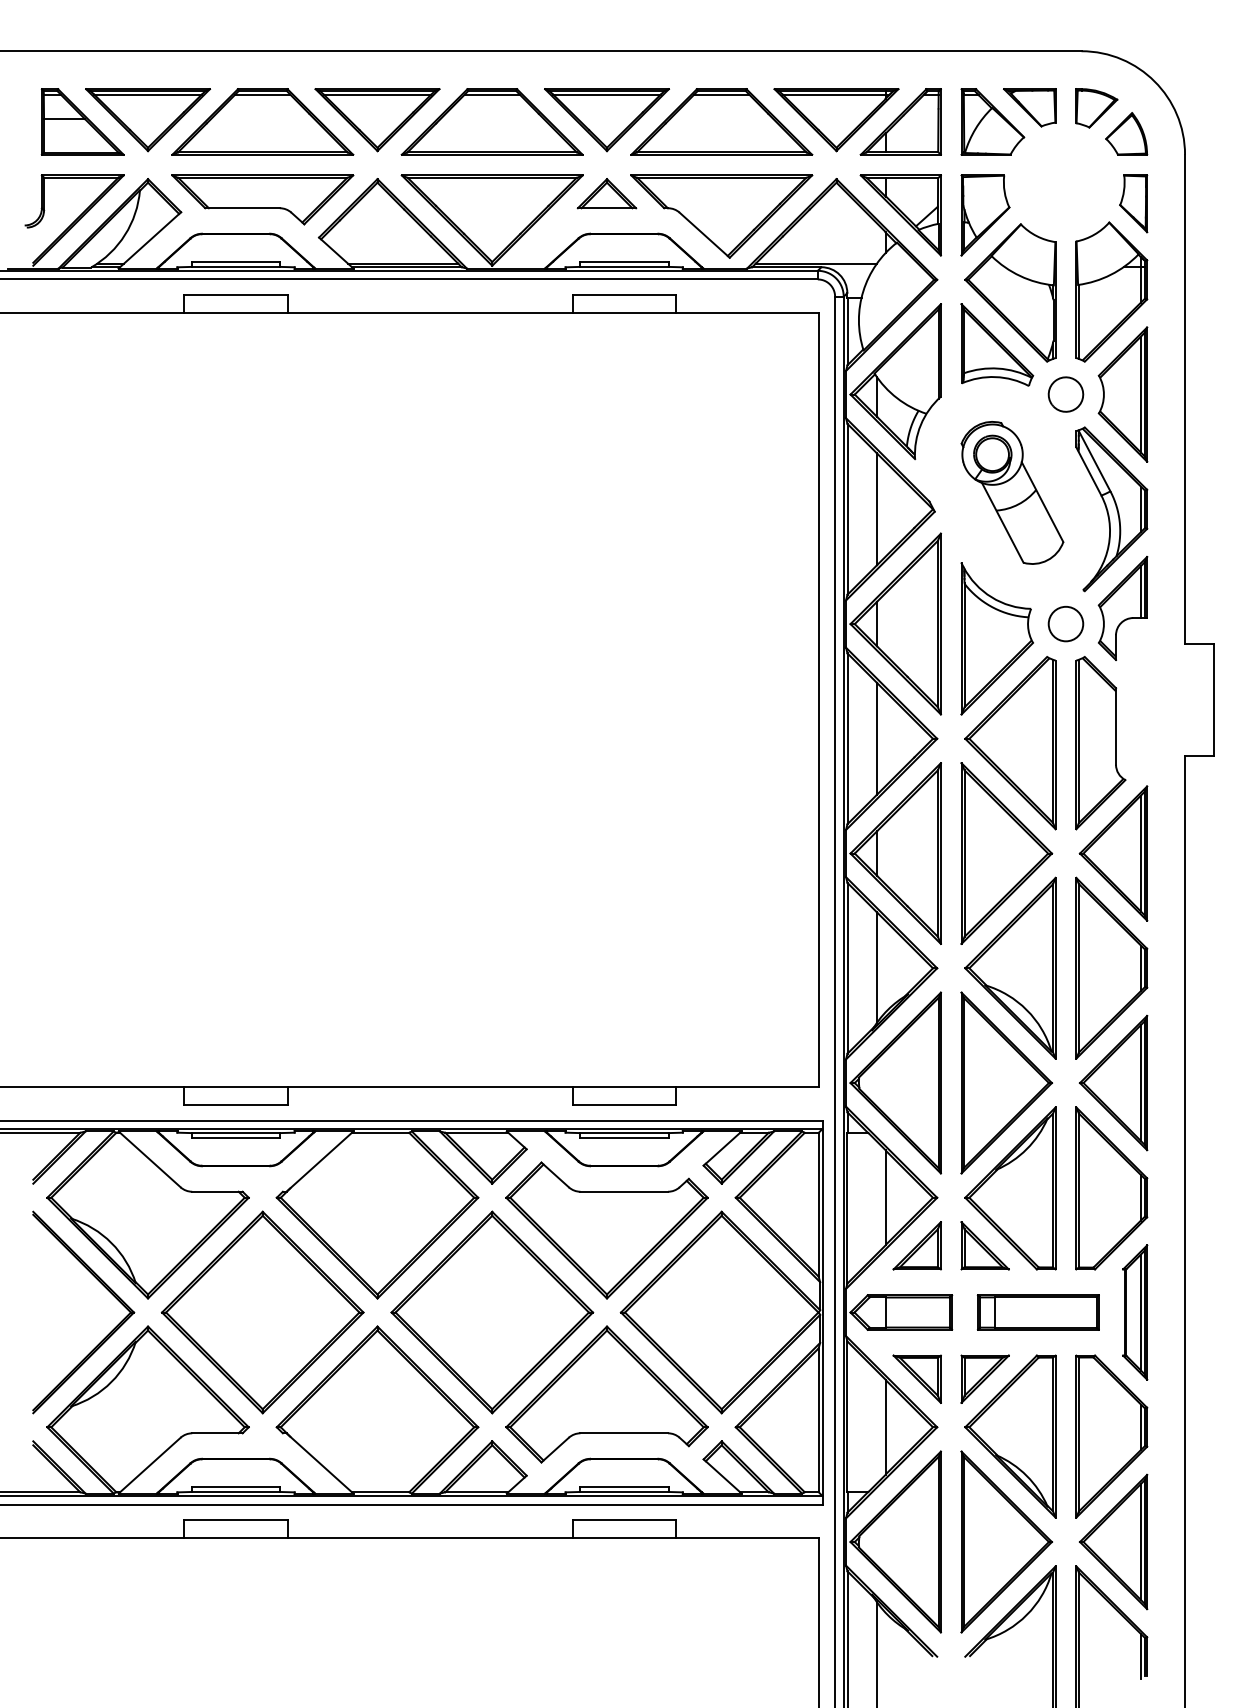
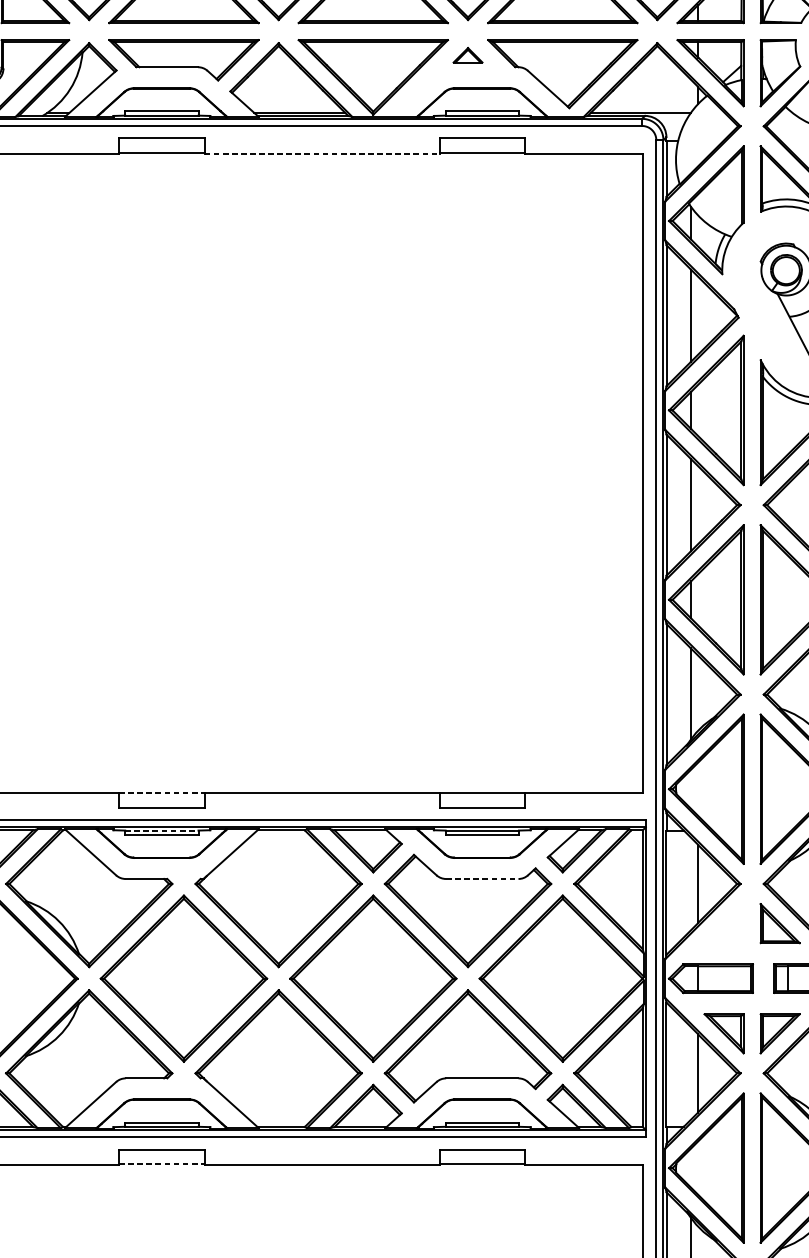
part: (606, 193) -> (467, 55), size x0.6
line: (430, 312) -> (322, 153), solid -> dashed
line: (236, 1087) -> (162, 792), solid -> dashed
line: (236, 1133) -> (162, 830), solid -> dashed
line: (624, 1191) -> (482, 878), solid -> dashed
part: (916, 1245) -> (723, 923), removed
line: (236, 1537) -> (162, 1164), solid -> dashed

